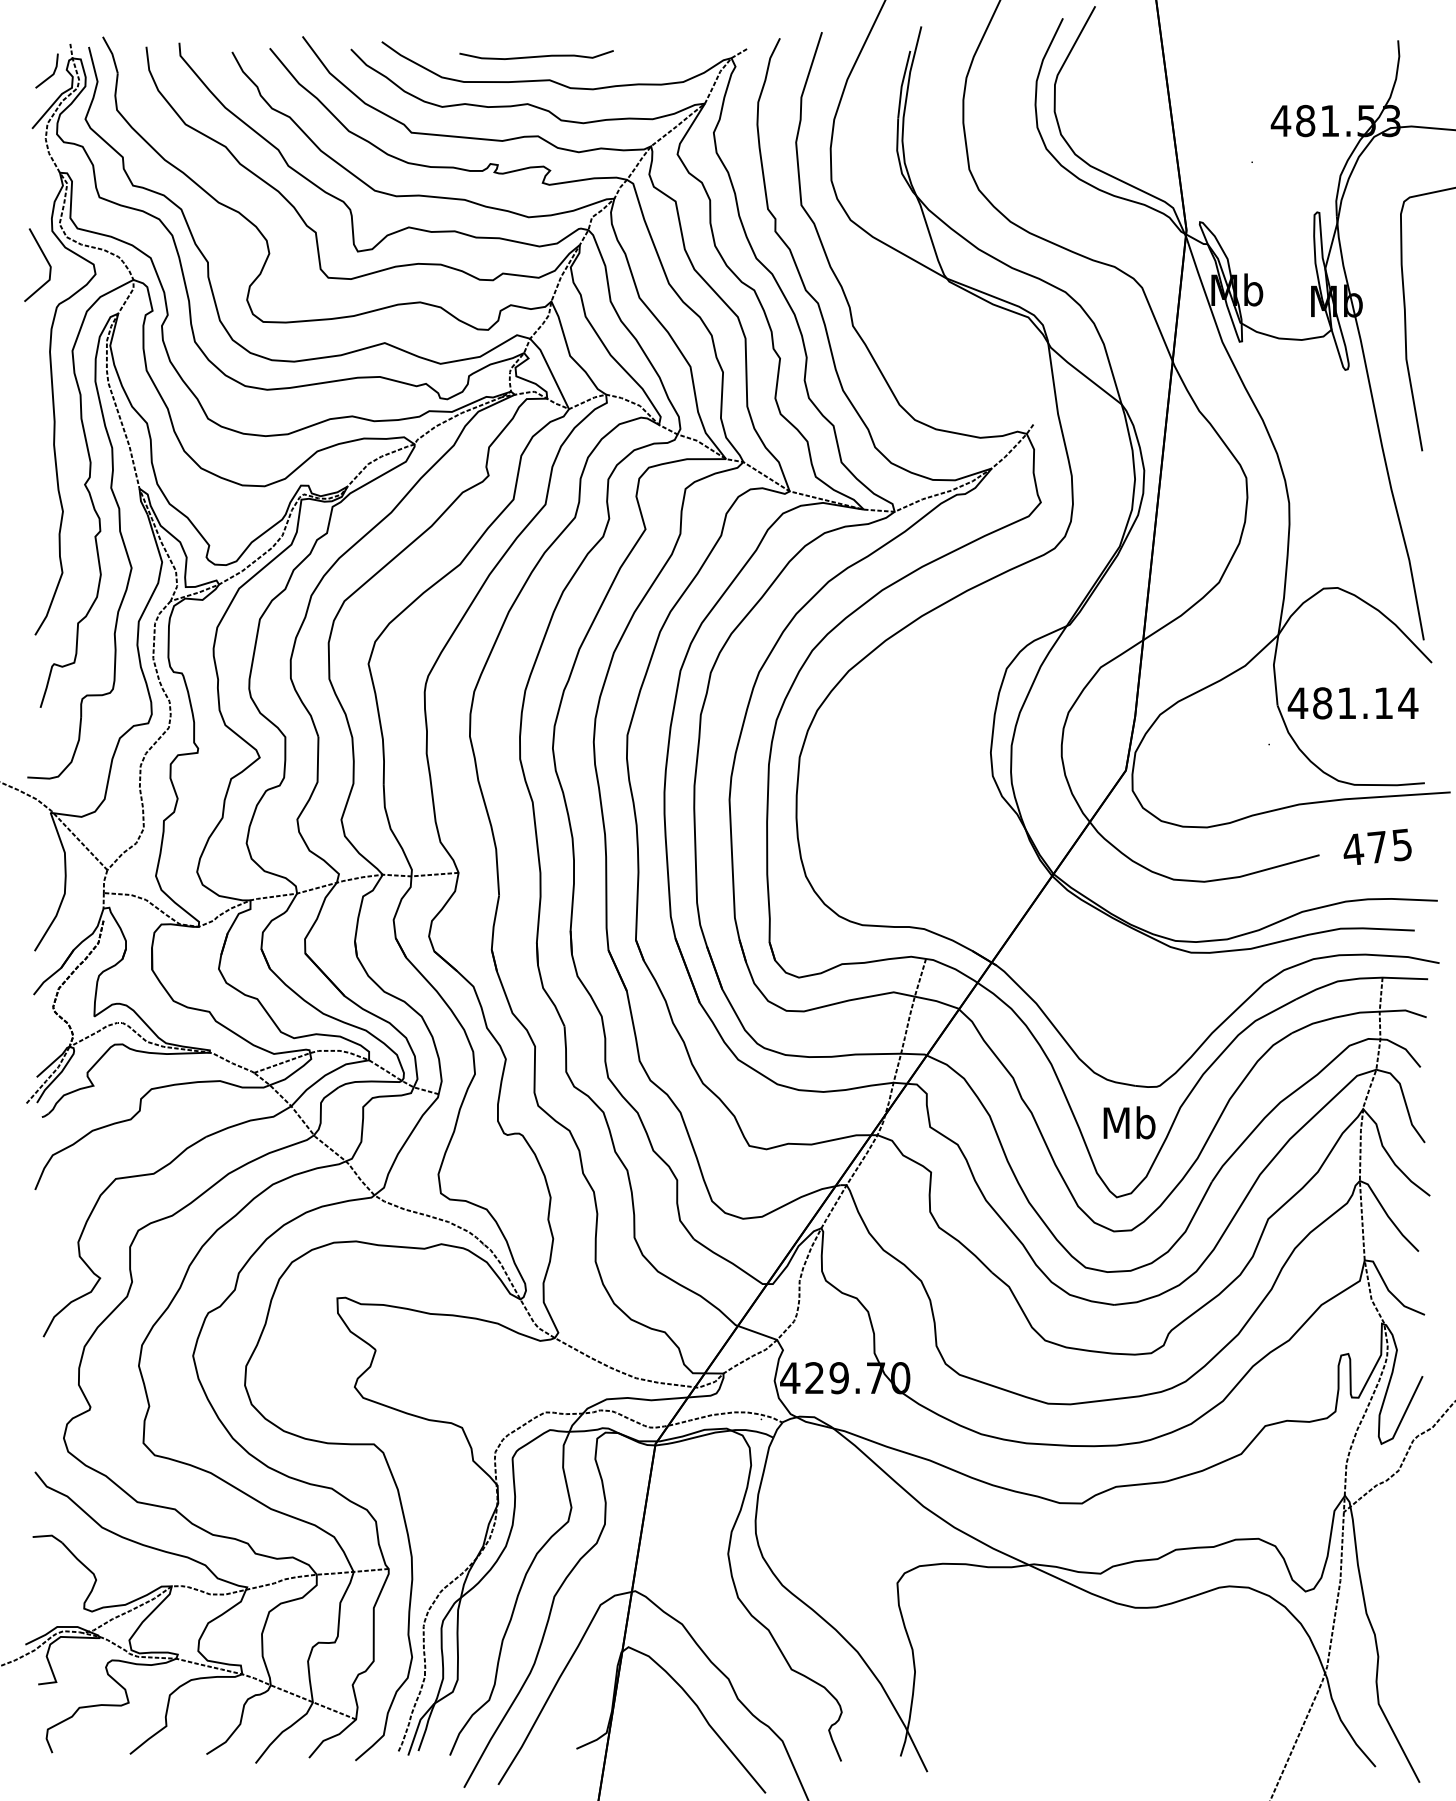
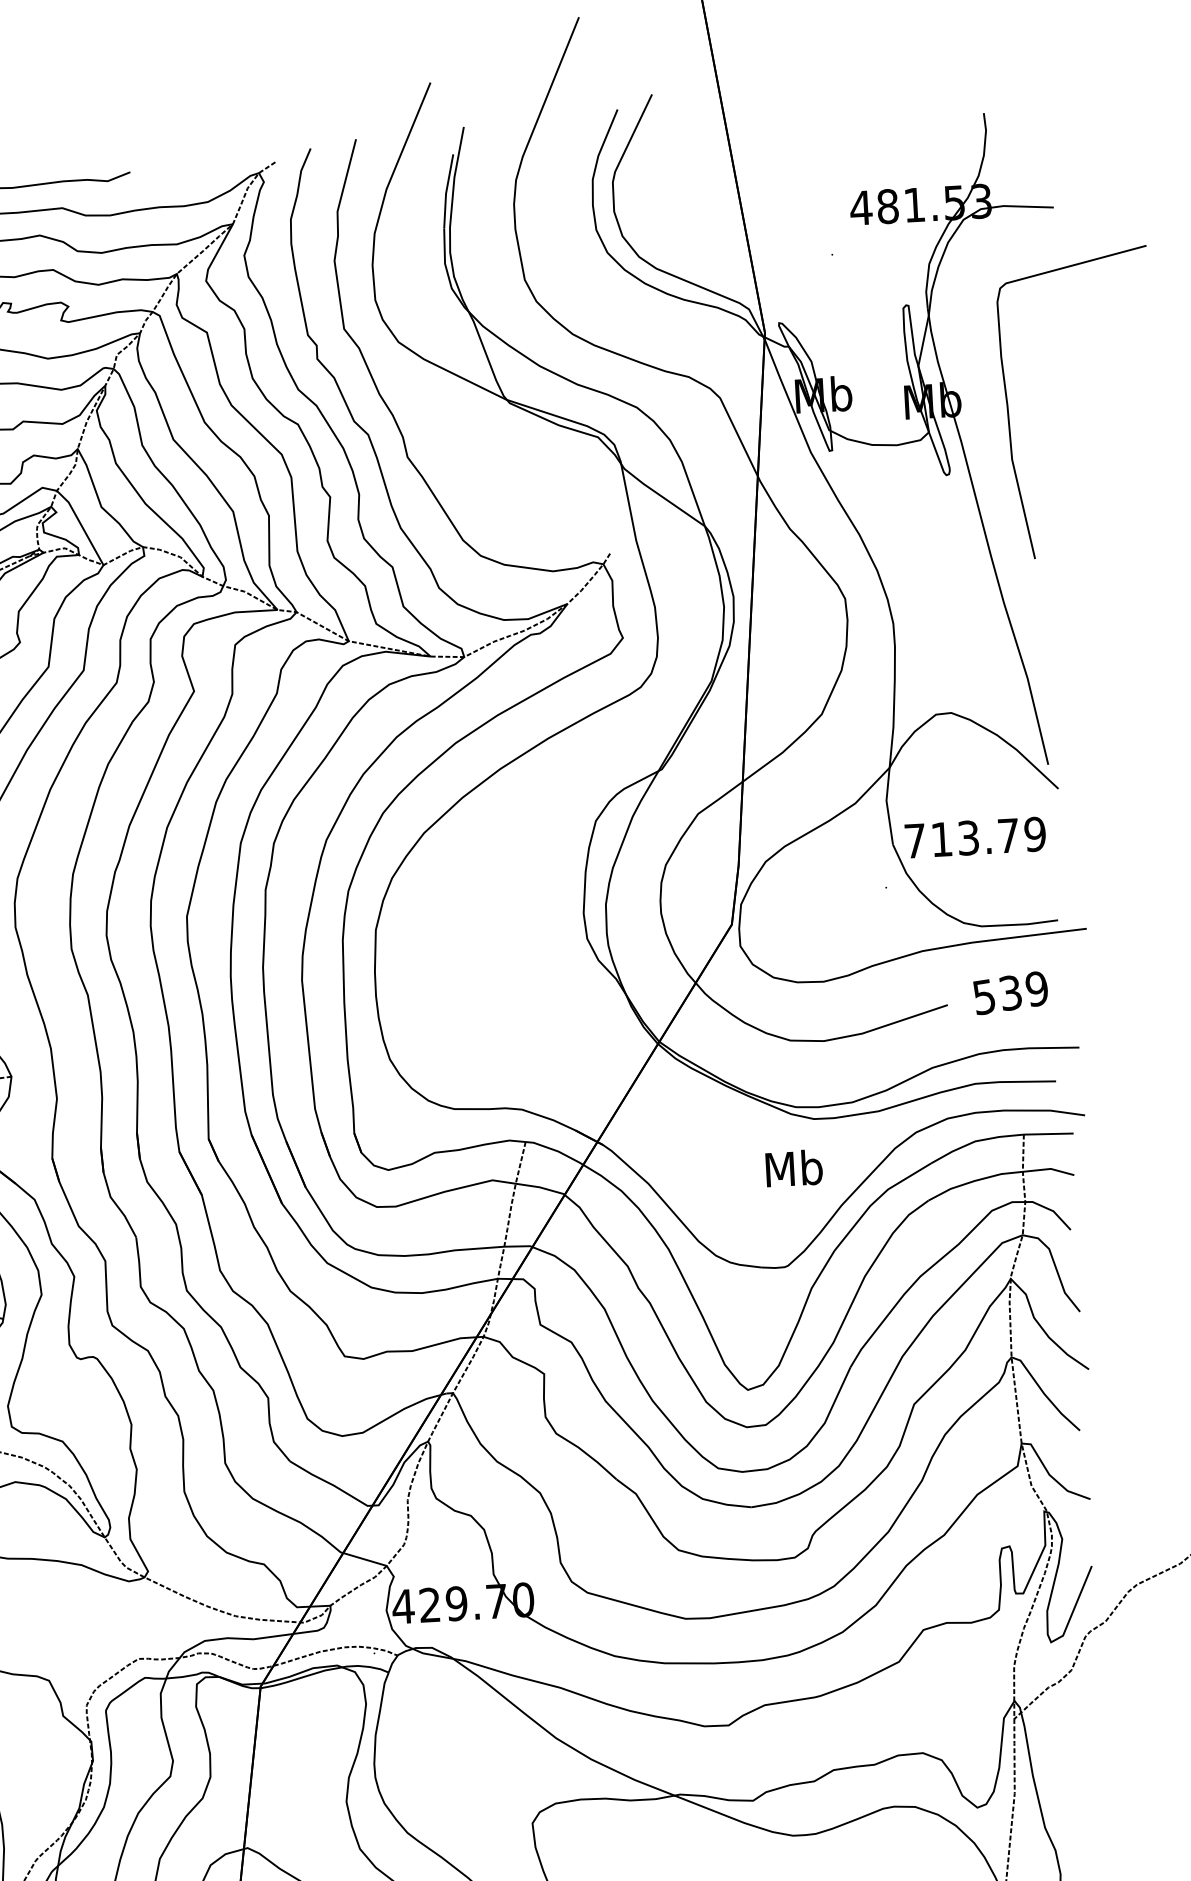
text: (1352, 703) -> (974, 837), 481.14 -> 713.79
text: (1377, 847) -> (1010, 993), 475 -> 539
text: (1129, 1122) -> (794, 1168), moved

